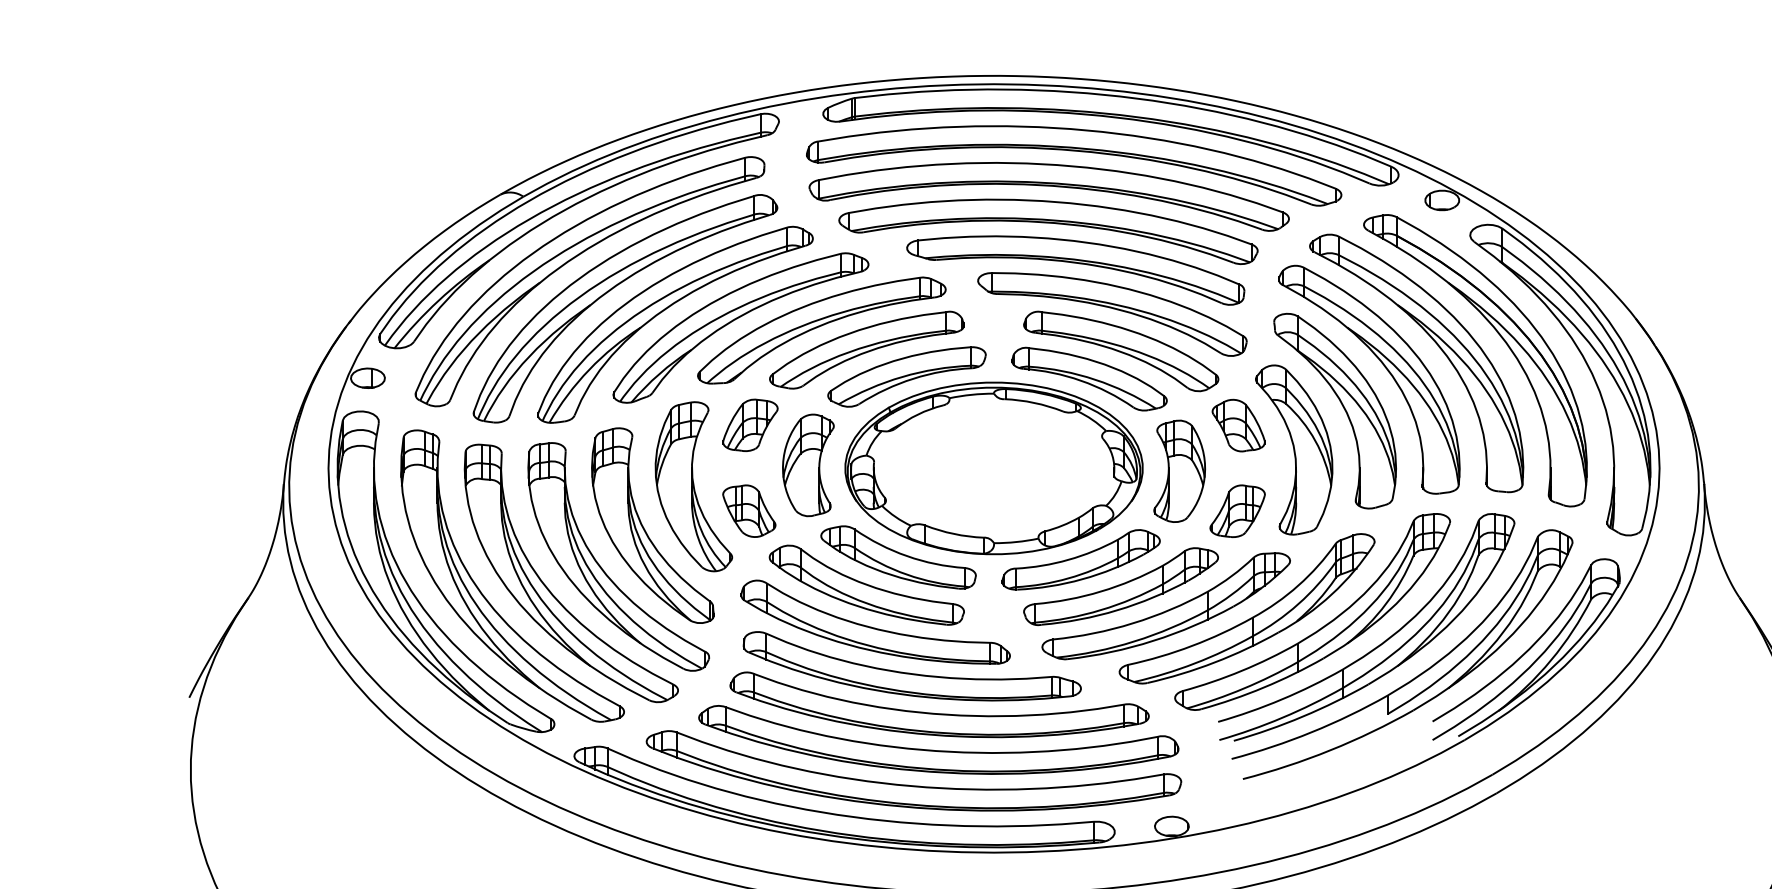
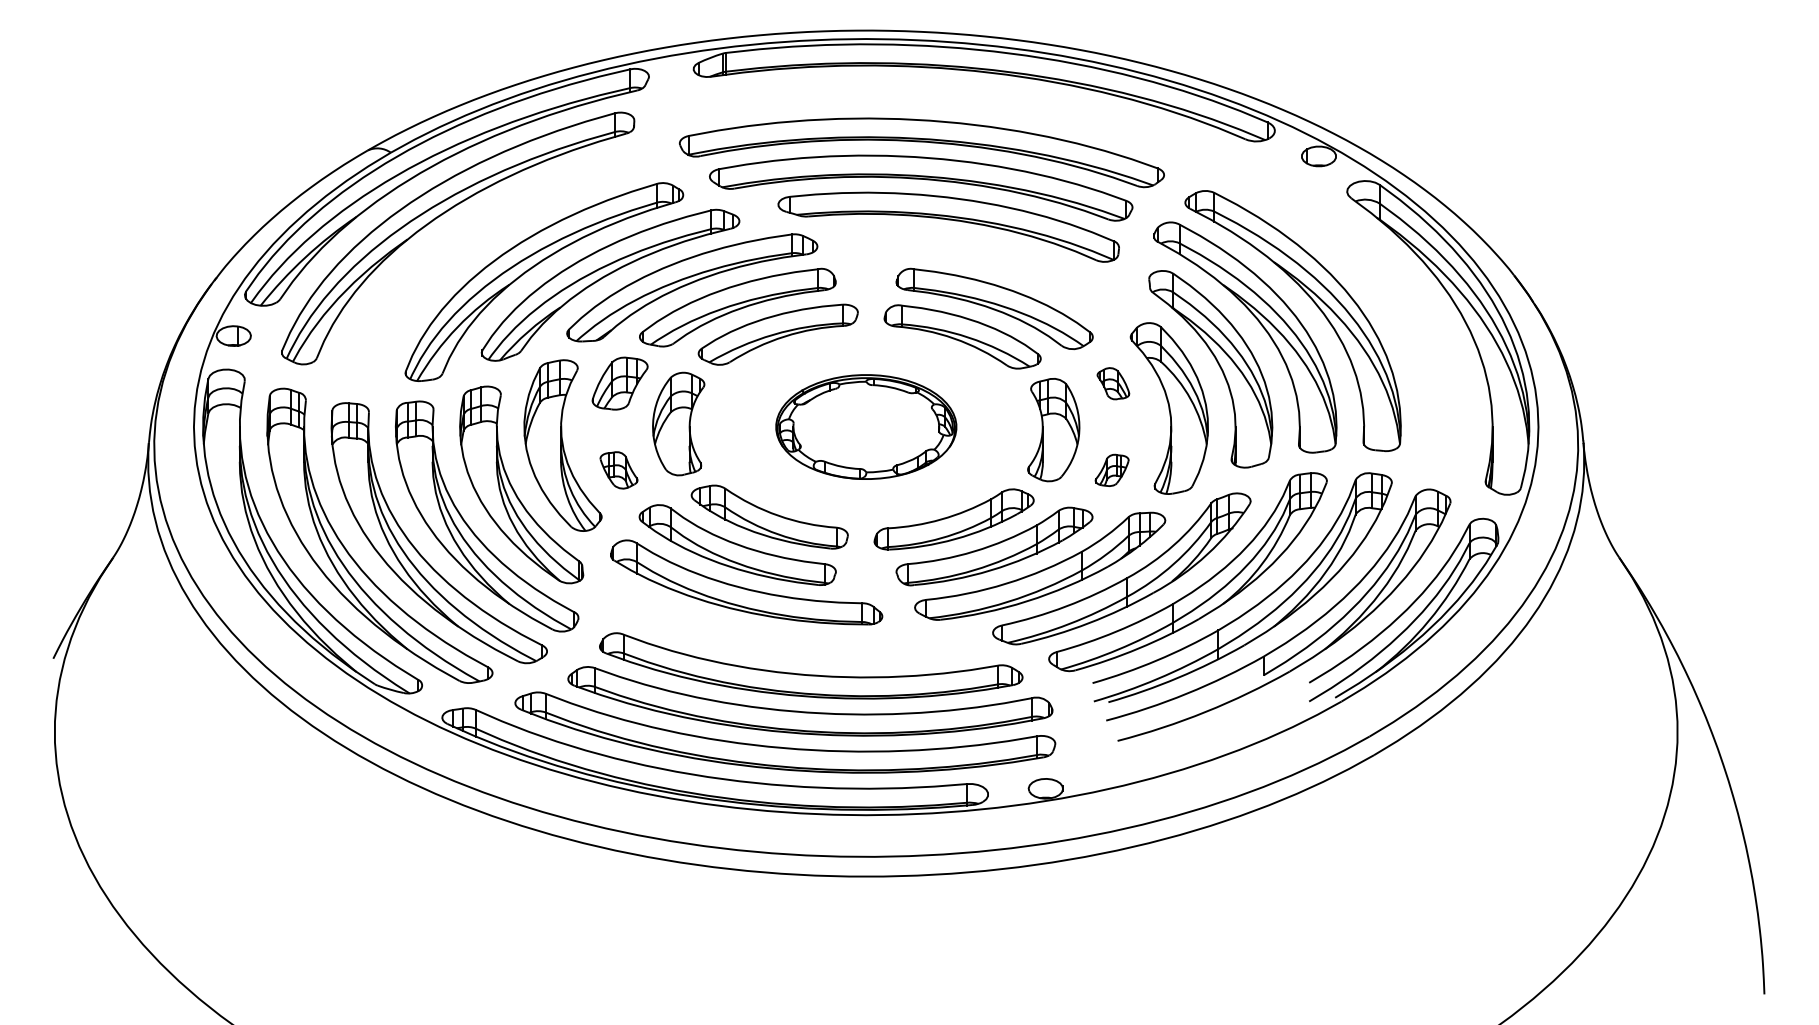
part: (1075, 152) -> (948, 107), removed
part: (610, 291) -> (478, 248), removed
part: (1112, 314) -> (985, 271), removed
part: (1500, 337) -> (1377, 294), removed
part: (1238, 425) -> (1113, 383), size x0.6
part: (994, 467) -> (866, 426), size x0.6
part: (748, 511) -> (618, 470), size x0.7
part: (1236, 511) -> (1111, 470), size x0.6
part: (911, 672) -> (782, 633), removed

